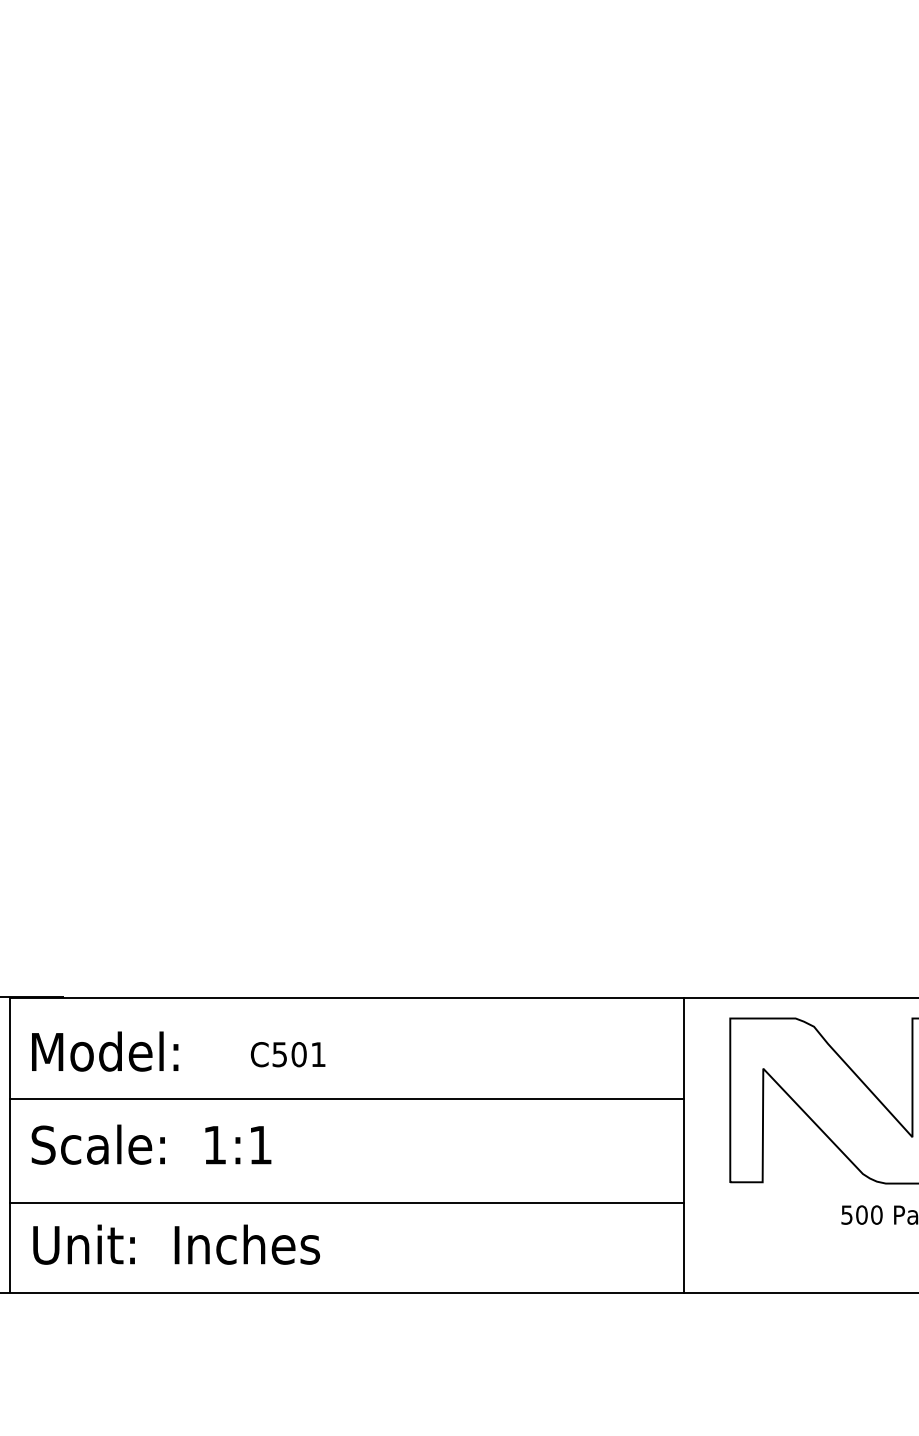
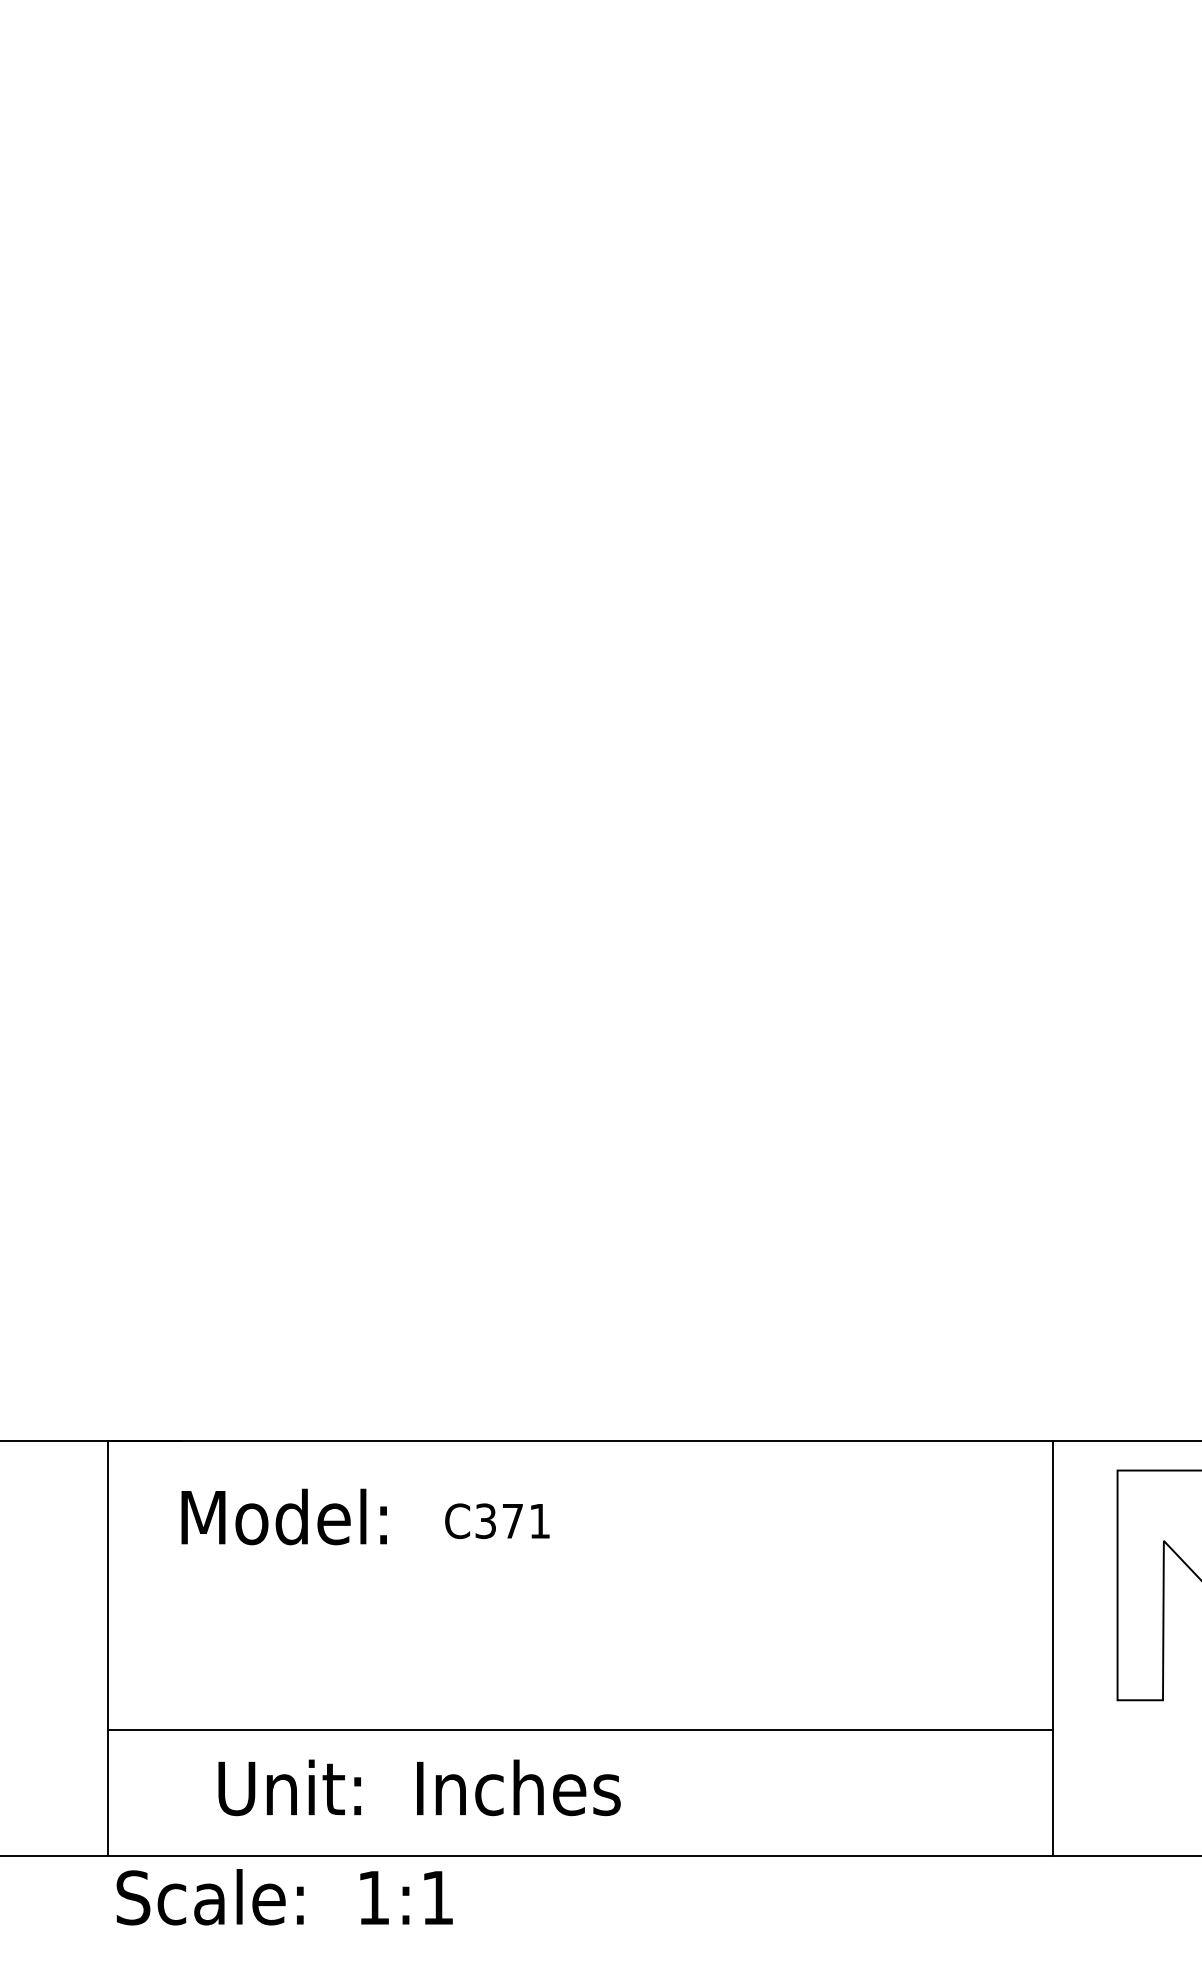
text: (105, 1051) -> (284, 1516), moved
text: (289, 1054) -> (499, 1521), C501 -> C371
line: (347, 1099) -> (580, 1584), removed
text: (151, 1144) -> (284, 1896), moved
text: (176, 1244) -> (419, 1787), moved

